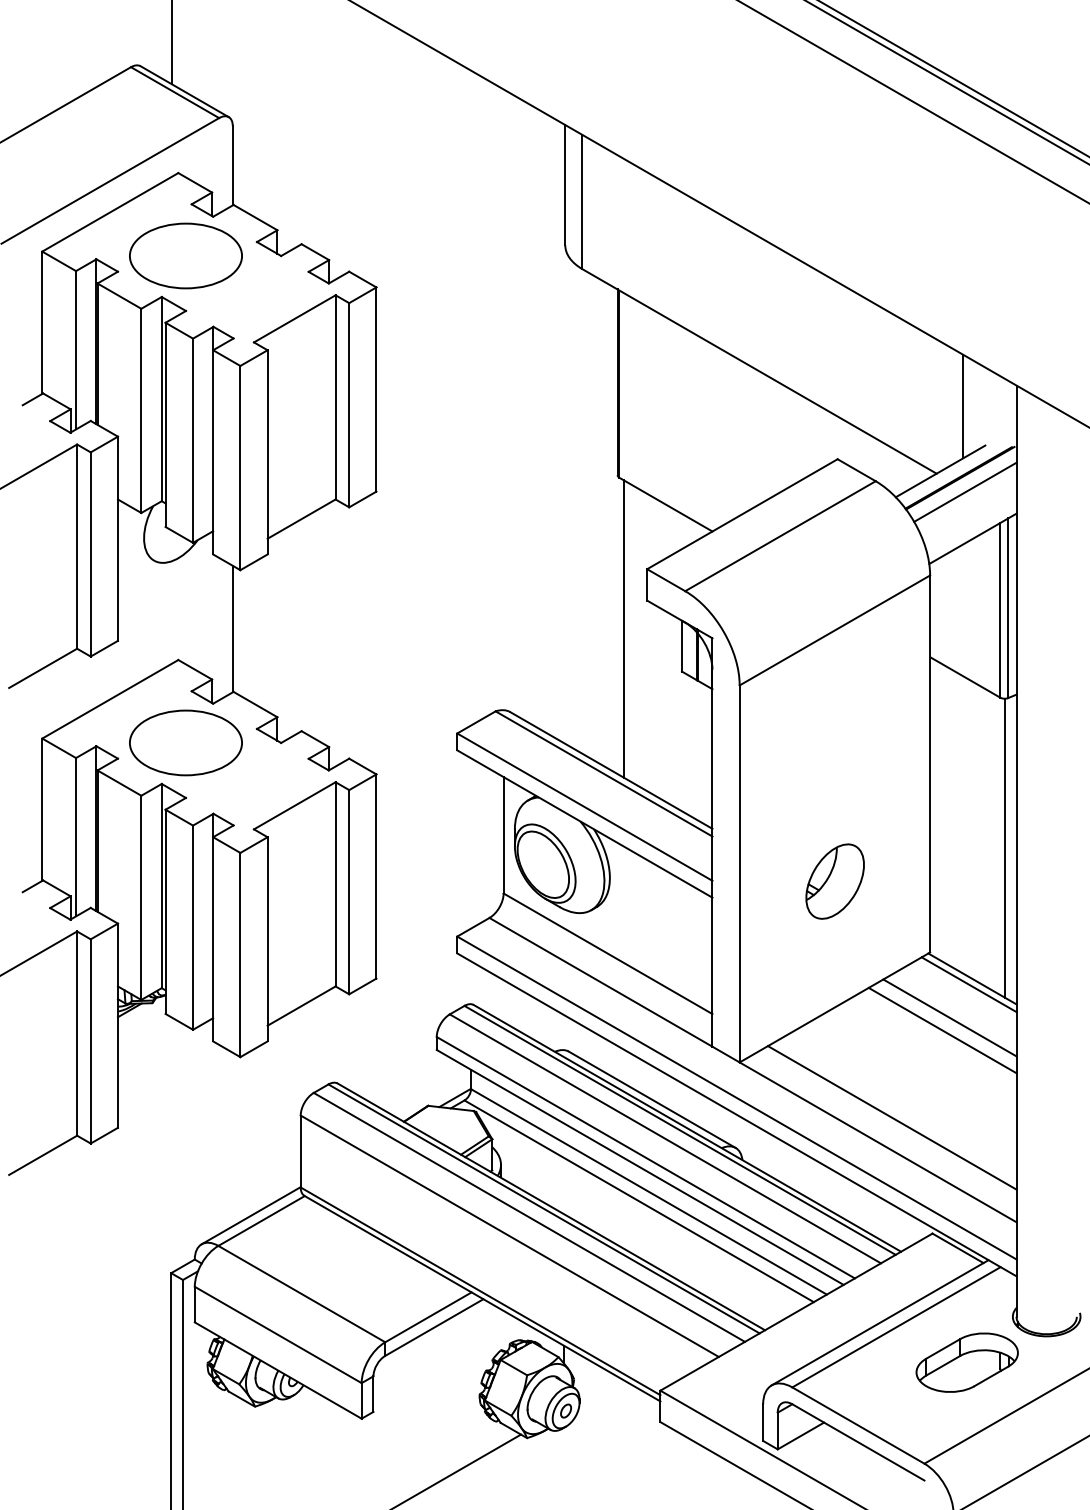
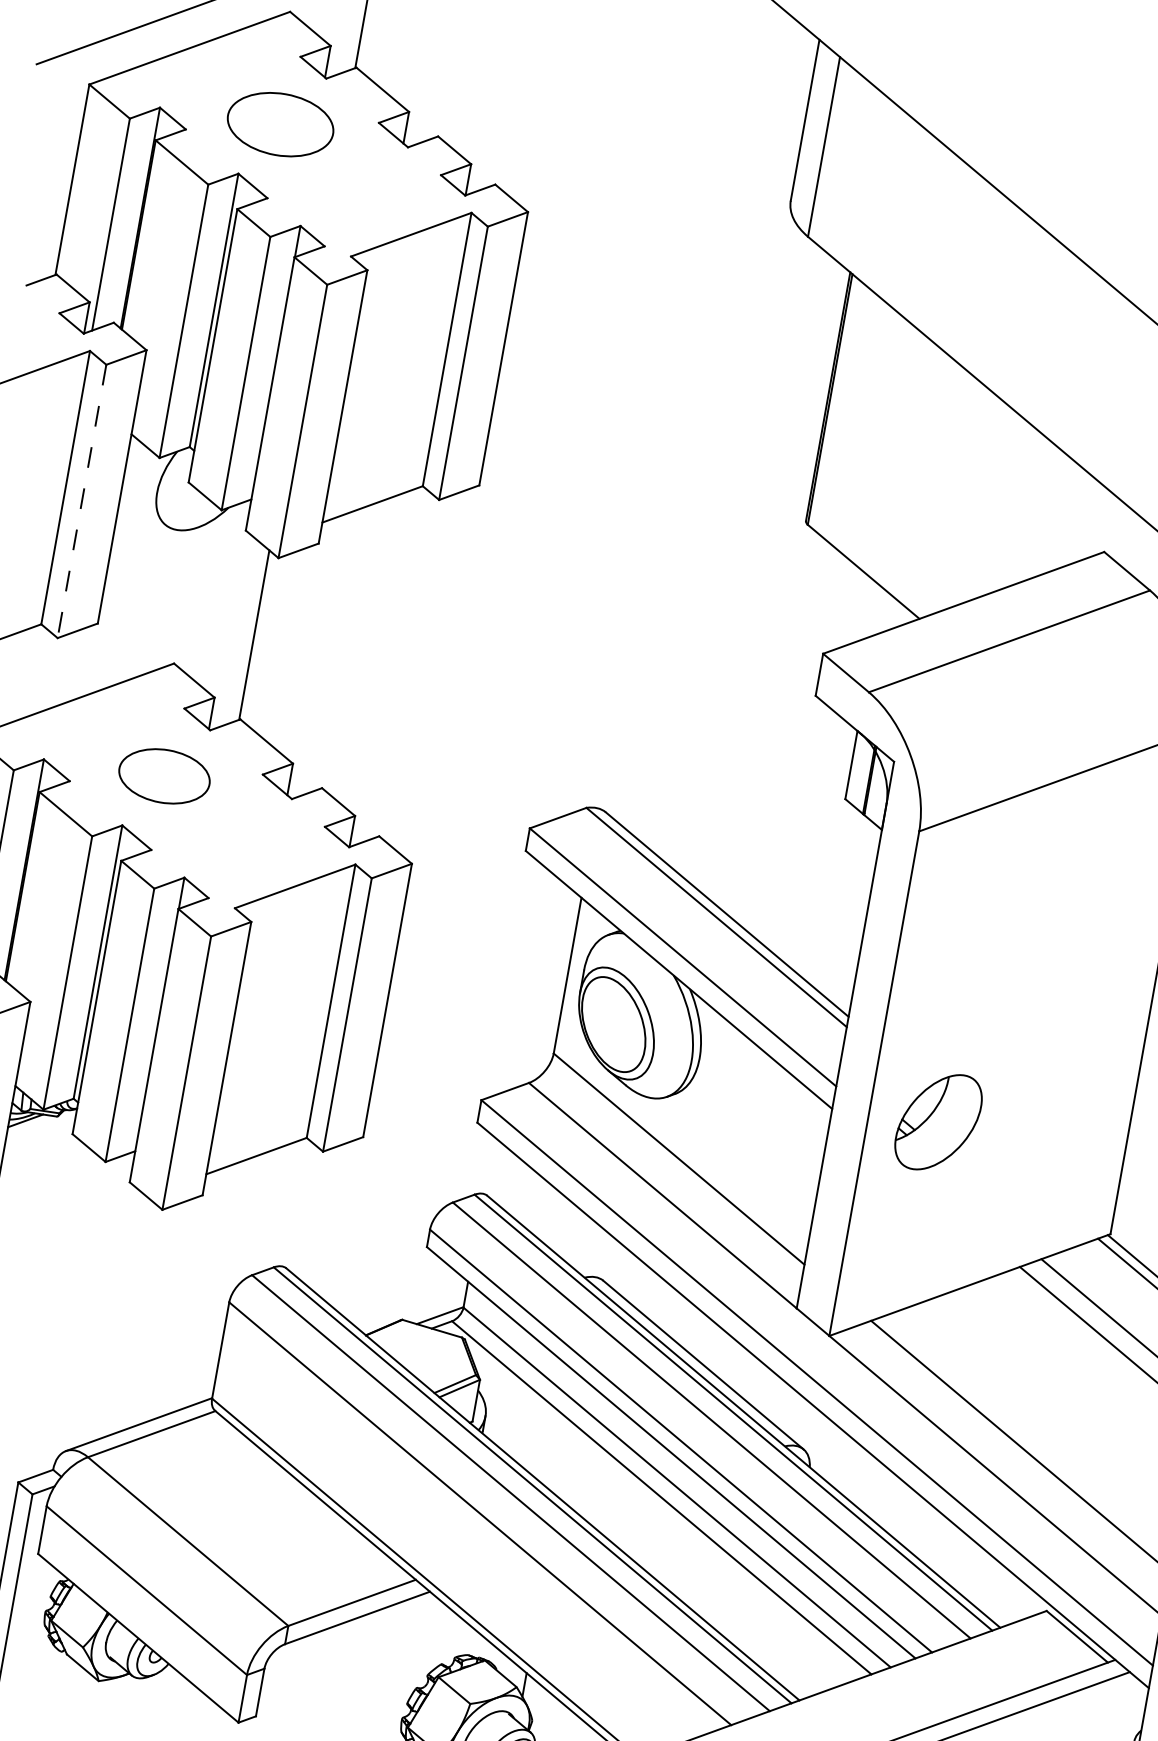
part: (185, 255) -> (280, 123), size x0.7
line: (90, 554) -> (81, 501), solid -> dashed
line: (623, 628) -> (777, 727), removed
part: (185, 742) -> (163, 775), size x0.6
part: (834, 881) -> (937, 1121), moved

